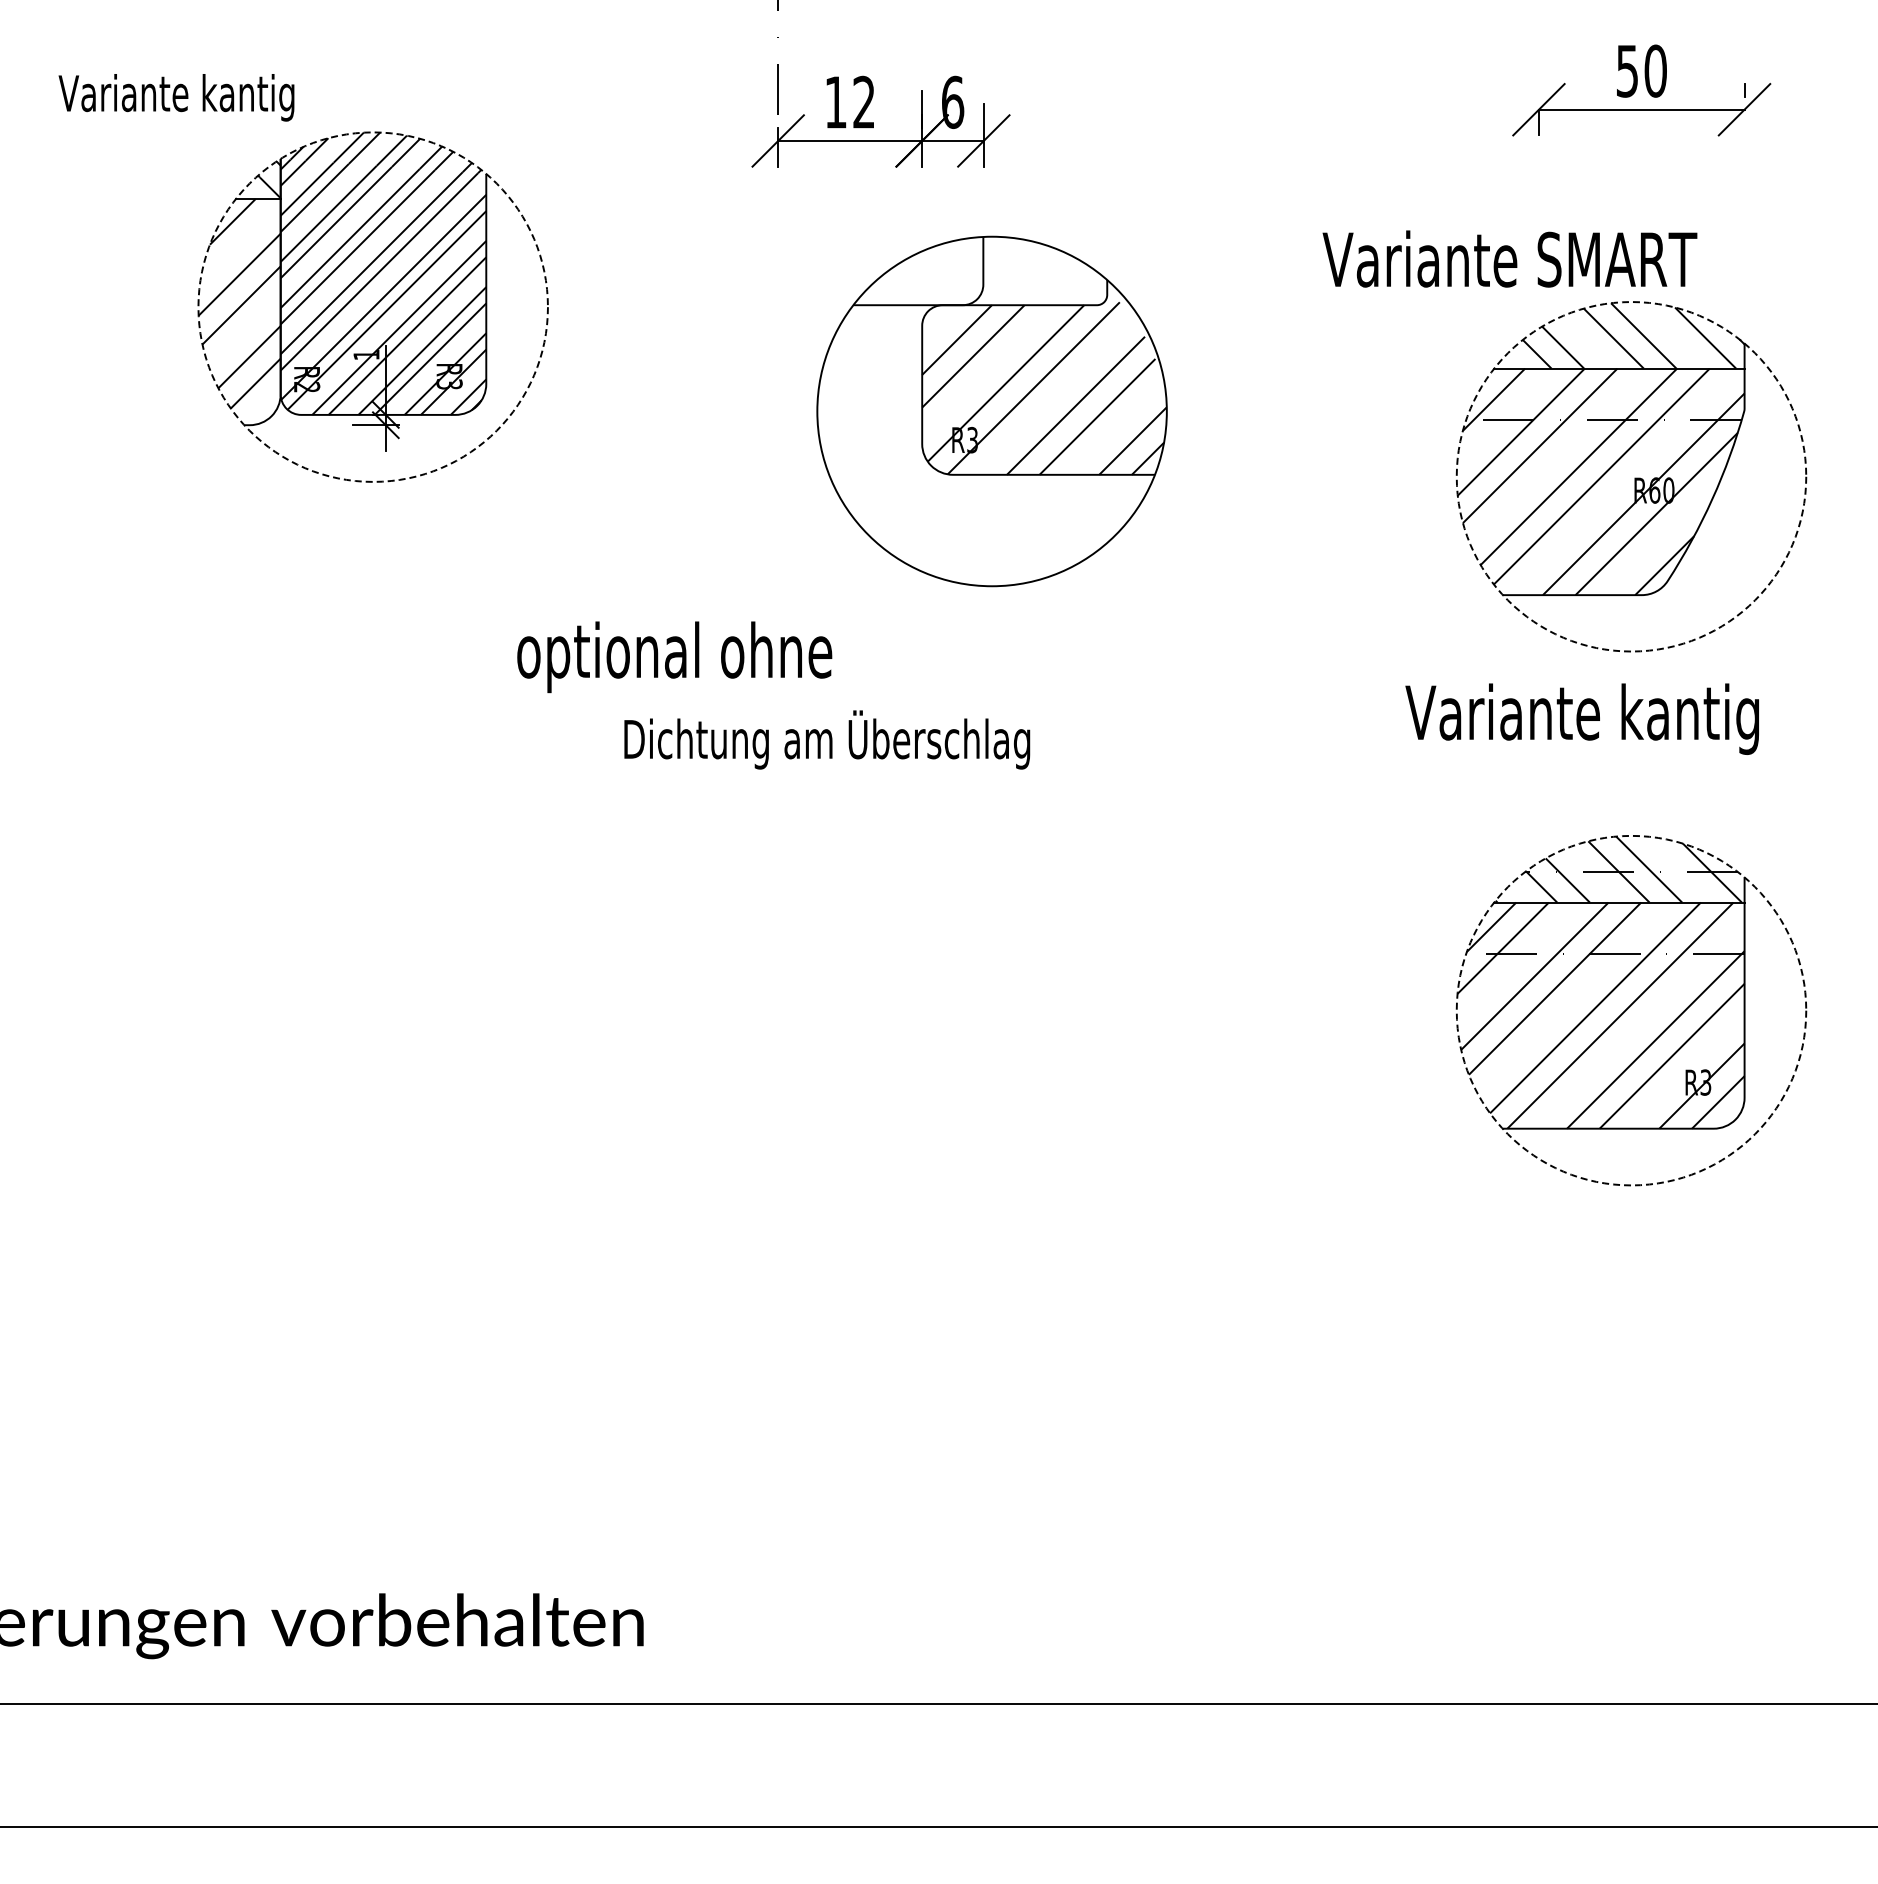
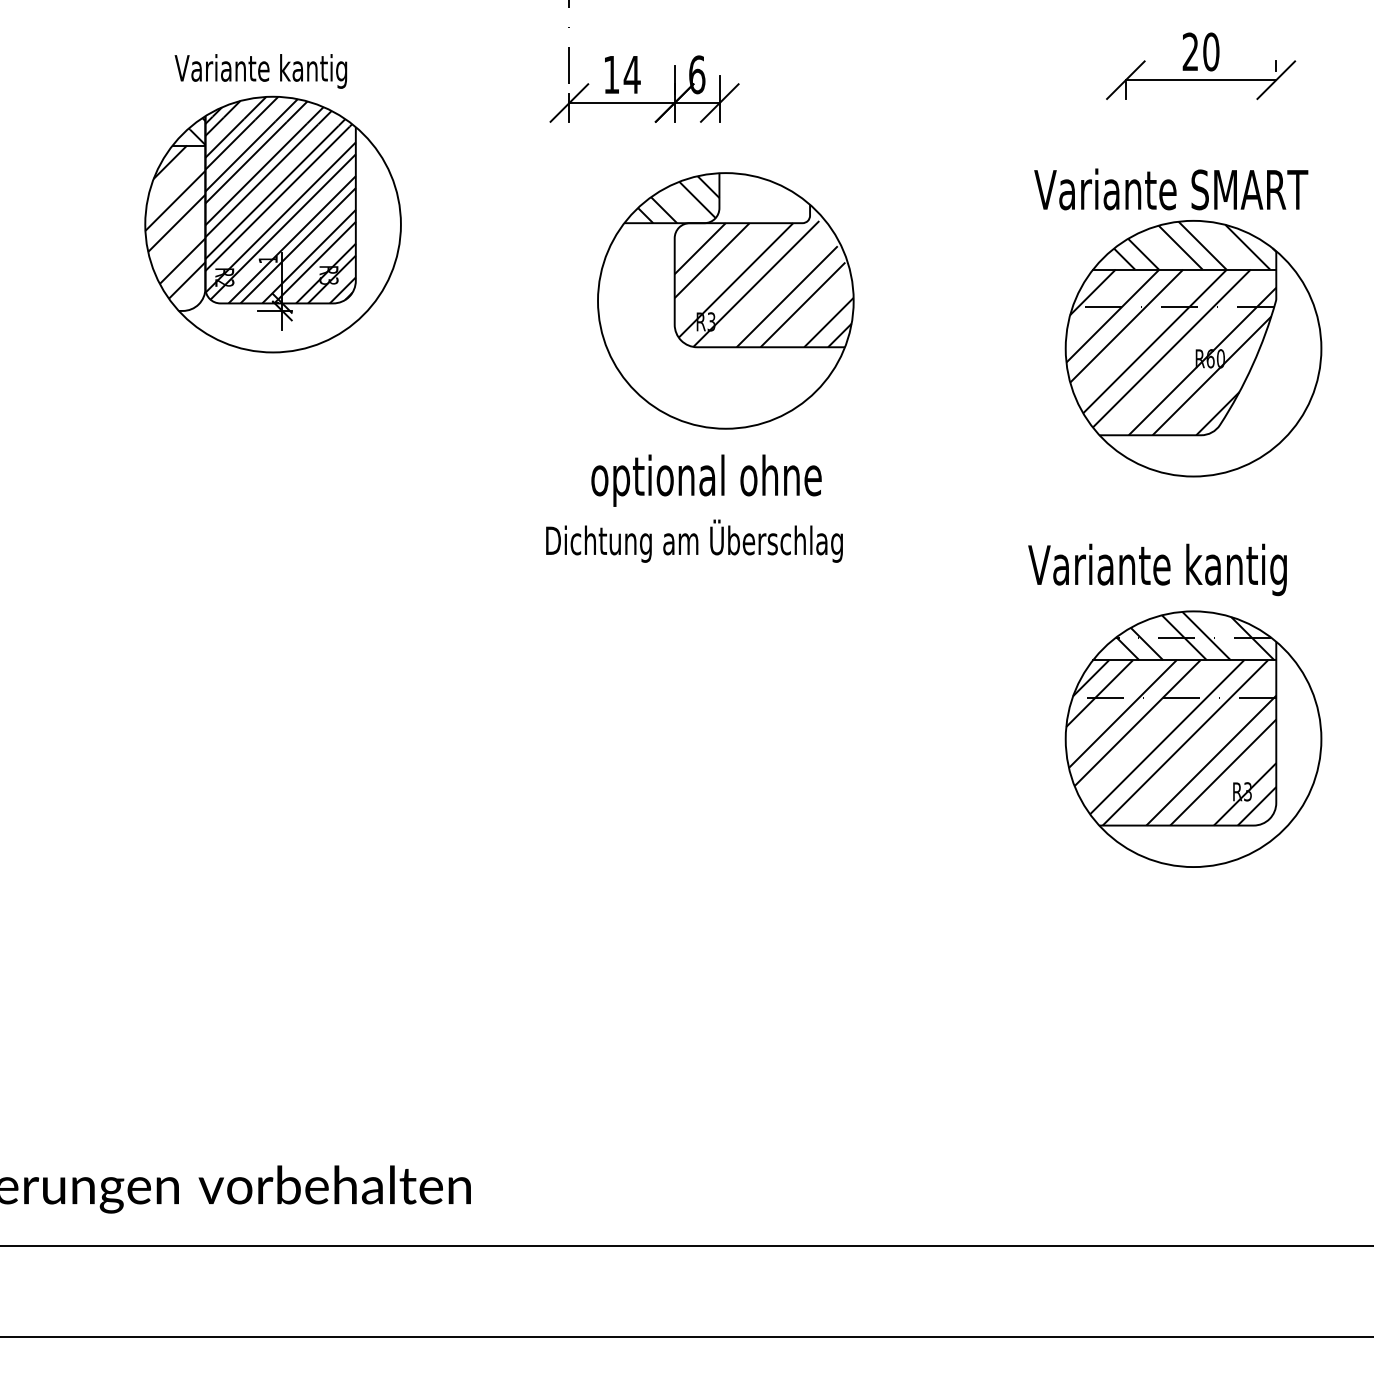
text: (1626, 70) -> (1189, 51), 50 -> 20
text: (176, 97) -> (260, 71), moved
text: (863, 101) -> (631, 74), 12 -> 14
text: (1509, 258) -> (1170, 189), moved
hatch: (927, 273) -> (678, 199), added
circle: (372, 306) -> (272, 224), dashed -> solid
circle: (1631, 476) -> (1193, 348), dashed -> solid
text: (674, 657) -> (706, 480), moved
text: (1581, 718) -> (1156, 569), moved
text: (827, 739) -> (694, 540), moved
circle: (1631, 1010) -> (1193, 739), dashed -> solid

